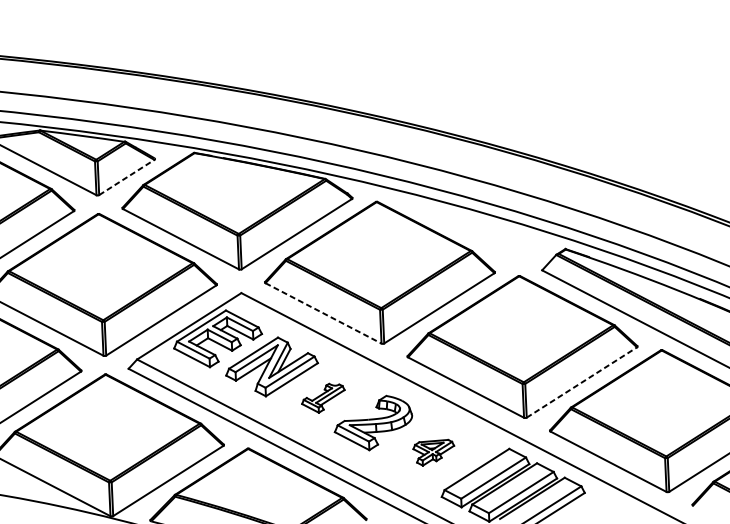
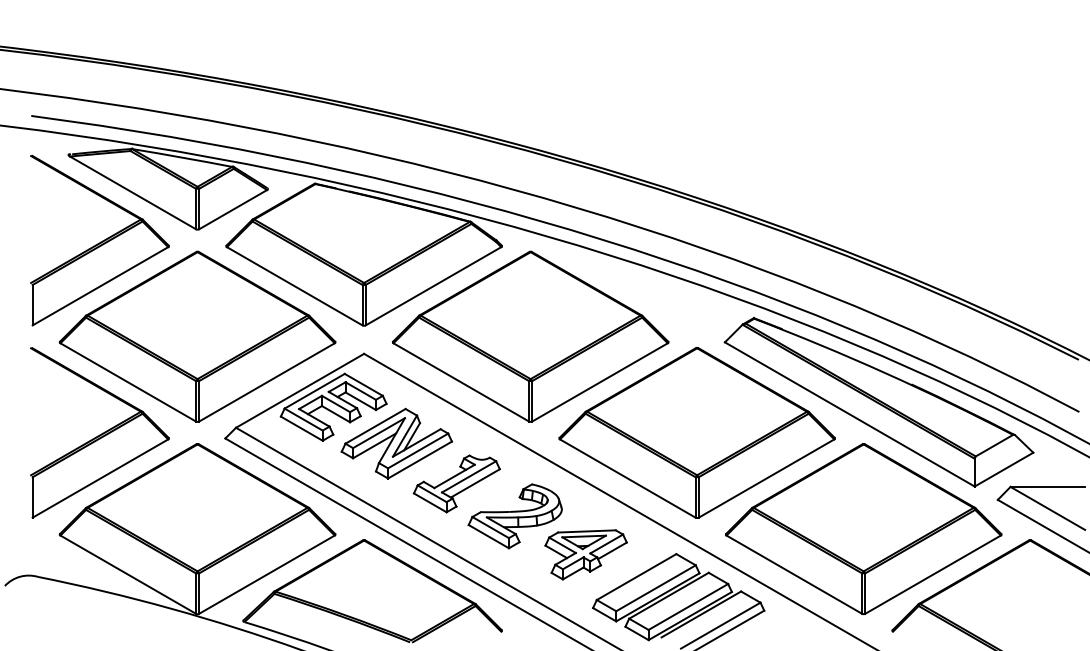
line: (127, 177) -> (233, 209), dashed -> solid
line: (323, 313) -> (461, 382), dashed -> solid
line: (582, 382) -> (767, 478), dashed -> solid
part: (323, 397) -> (456, 483), size x1.67
part: (433, 452) -> (585, 554), size x1.67

